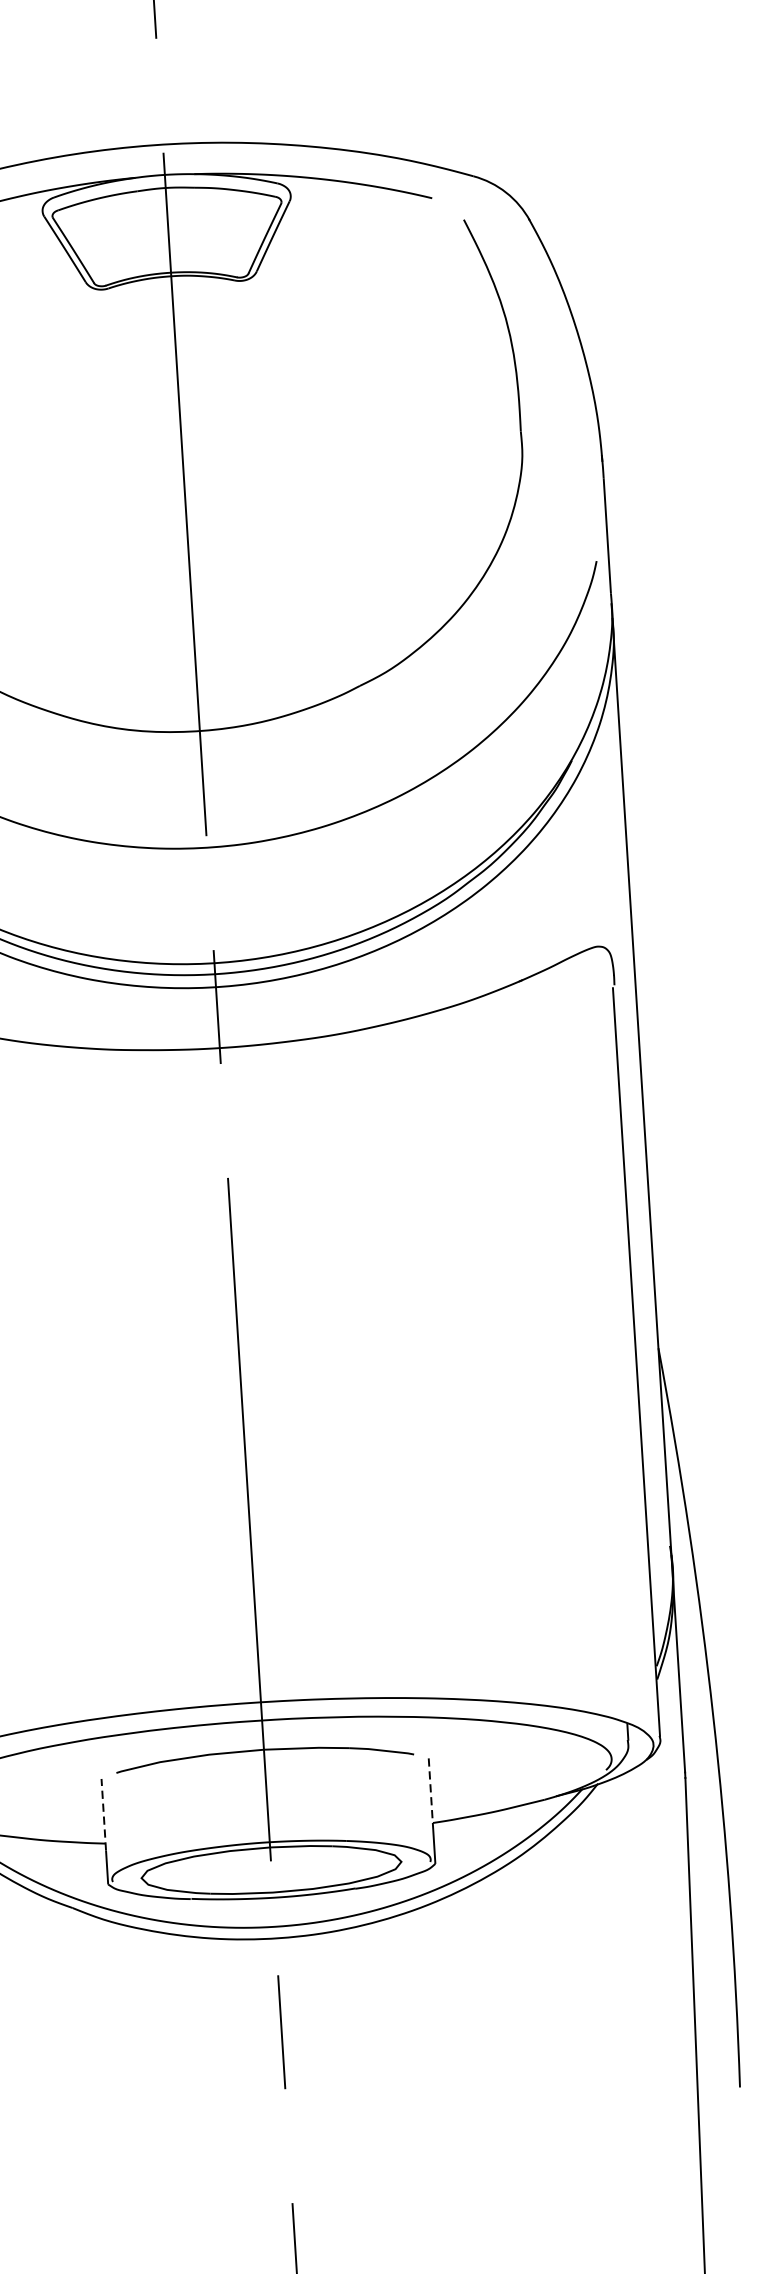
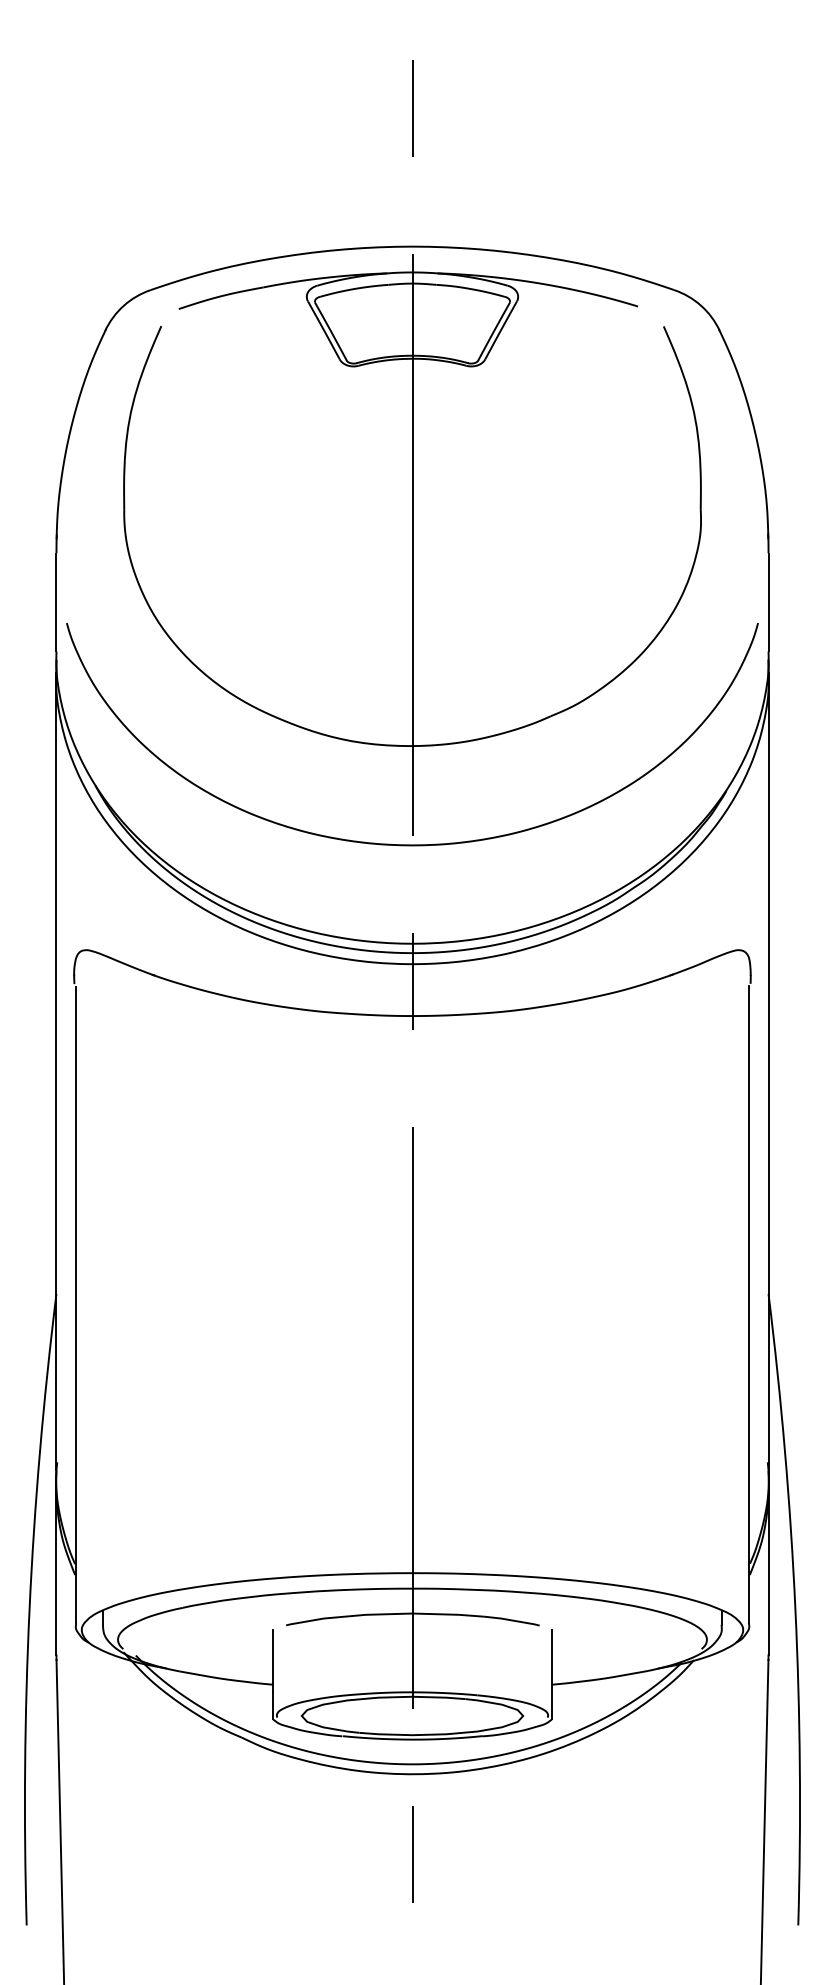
line: (430, 1794) -> (551, 1660), dashed -> solid
line: (104, 1813) -> (273, 1659), dashed -> solid

